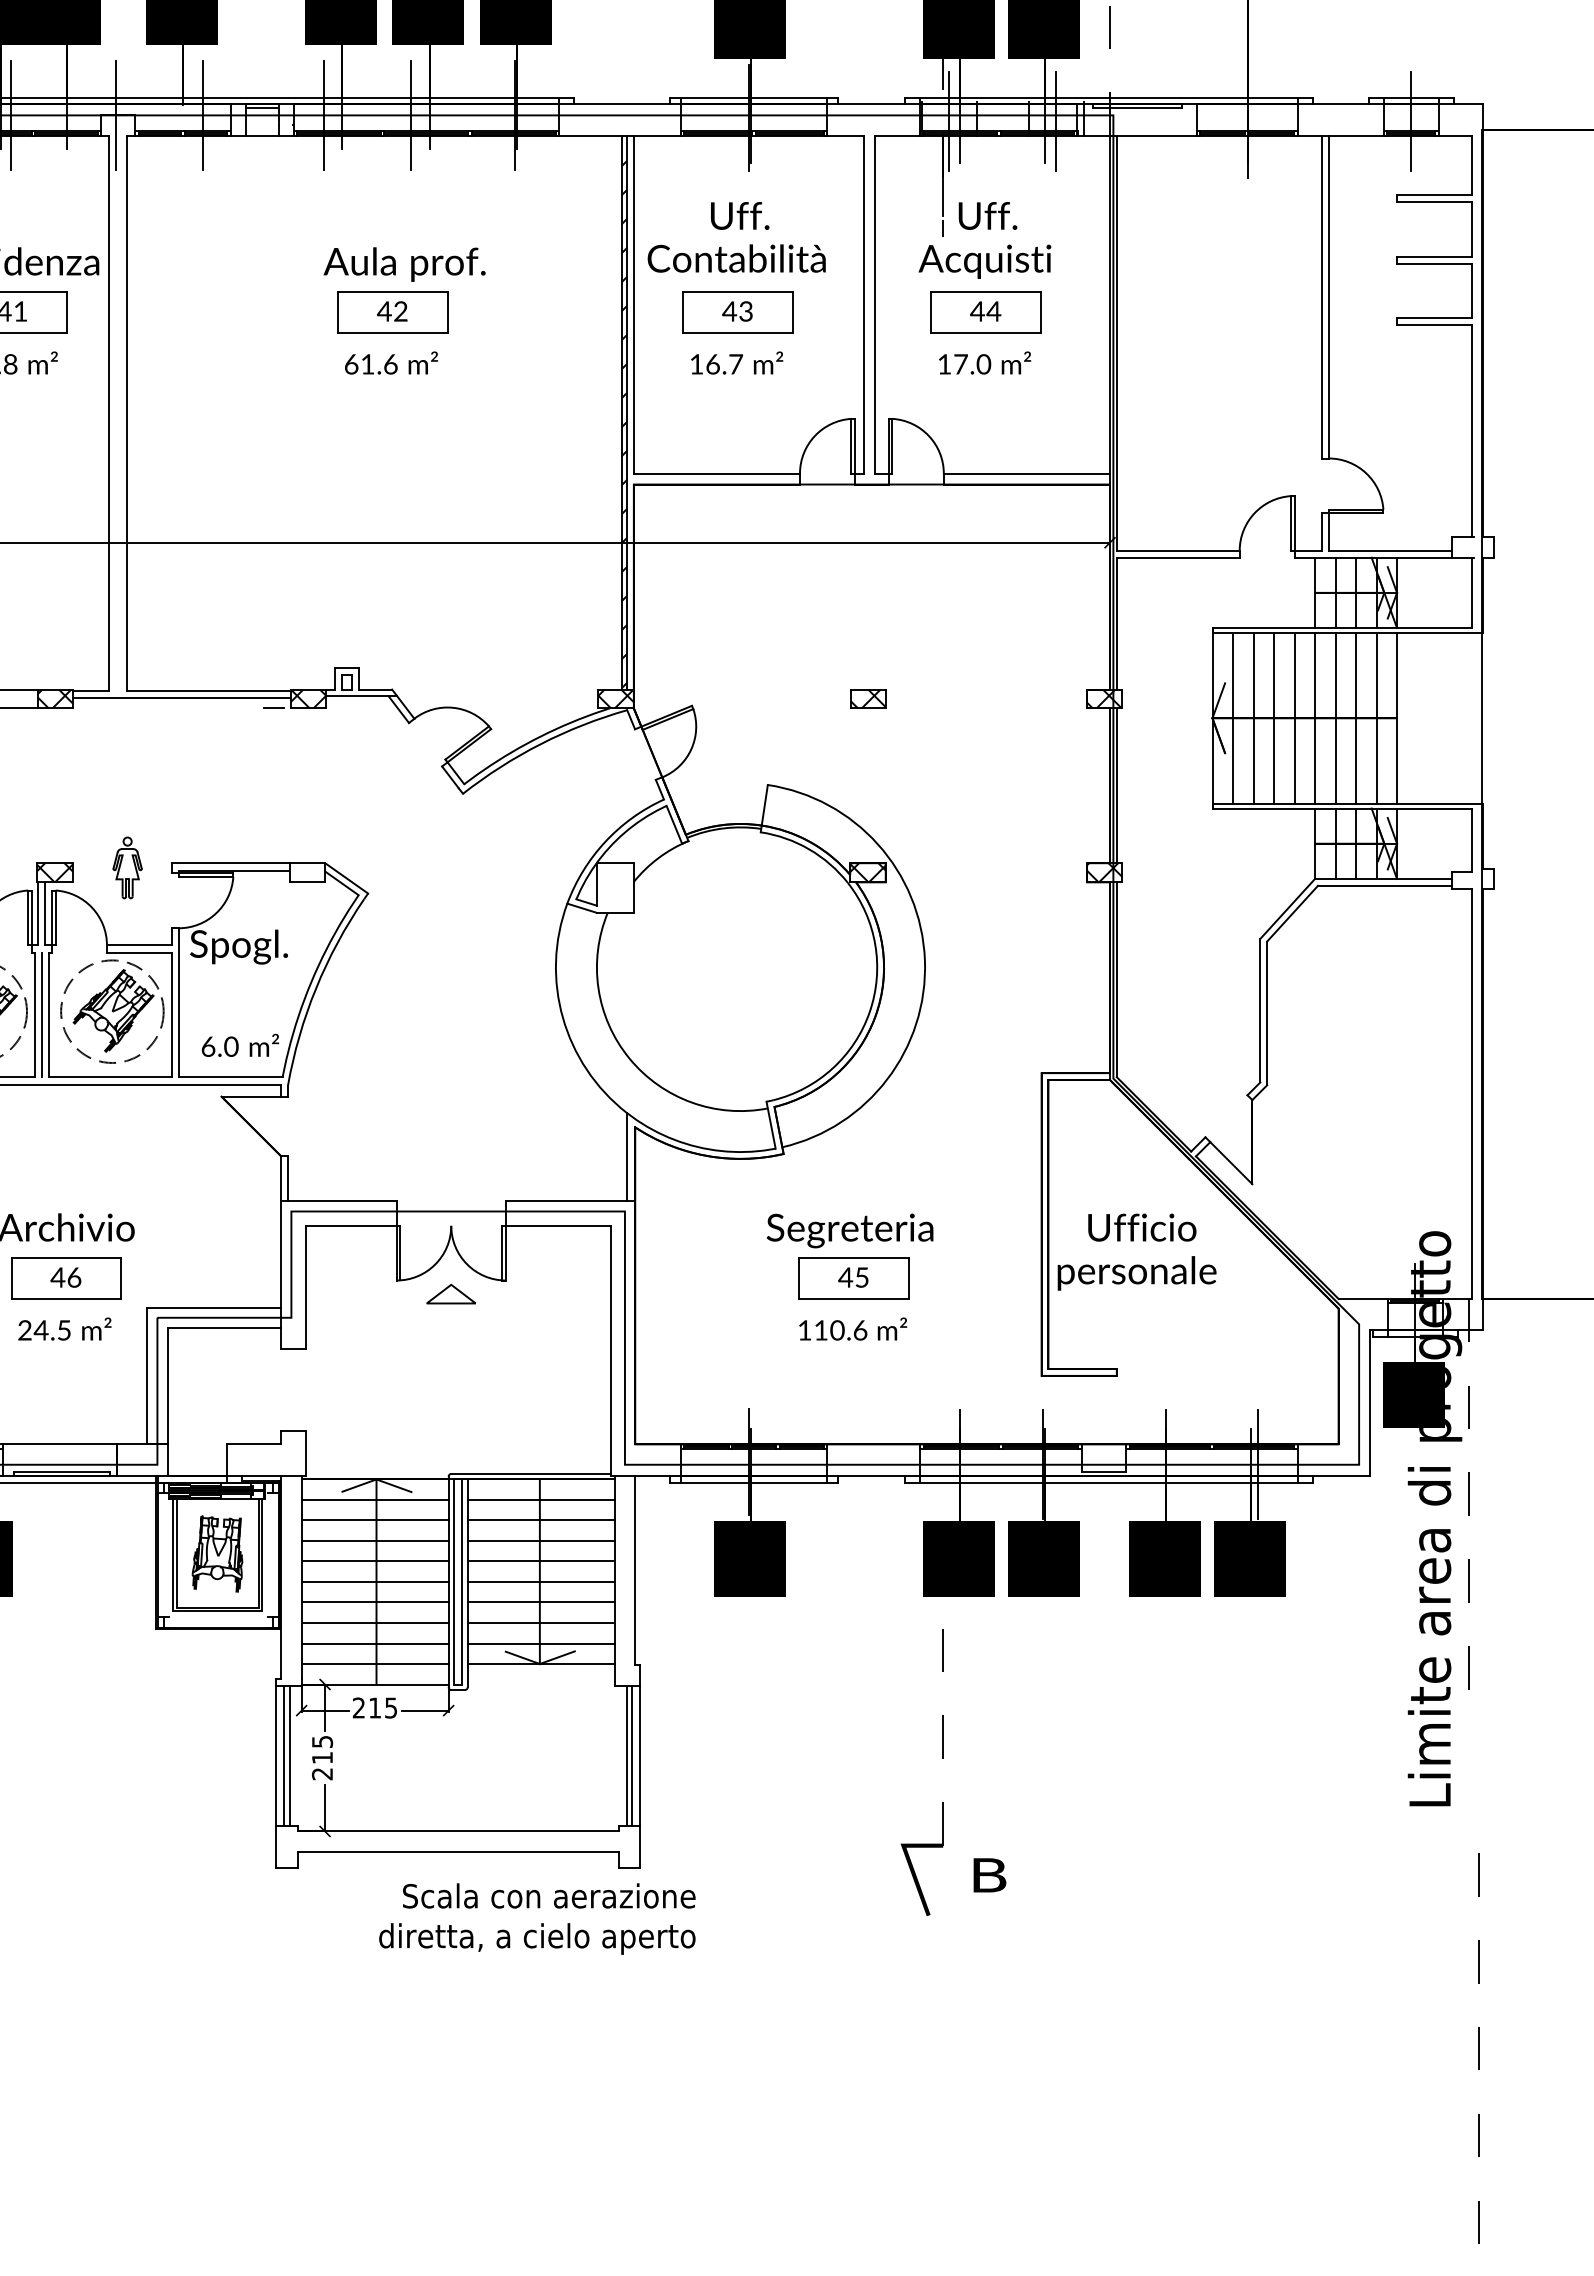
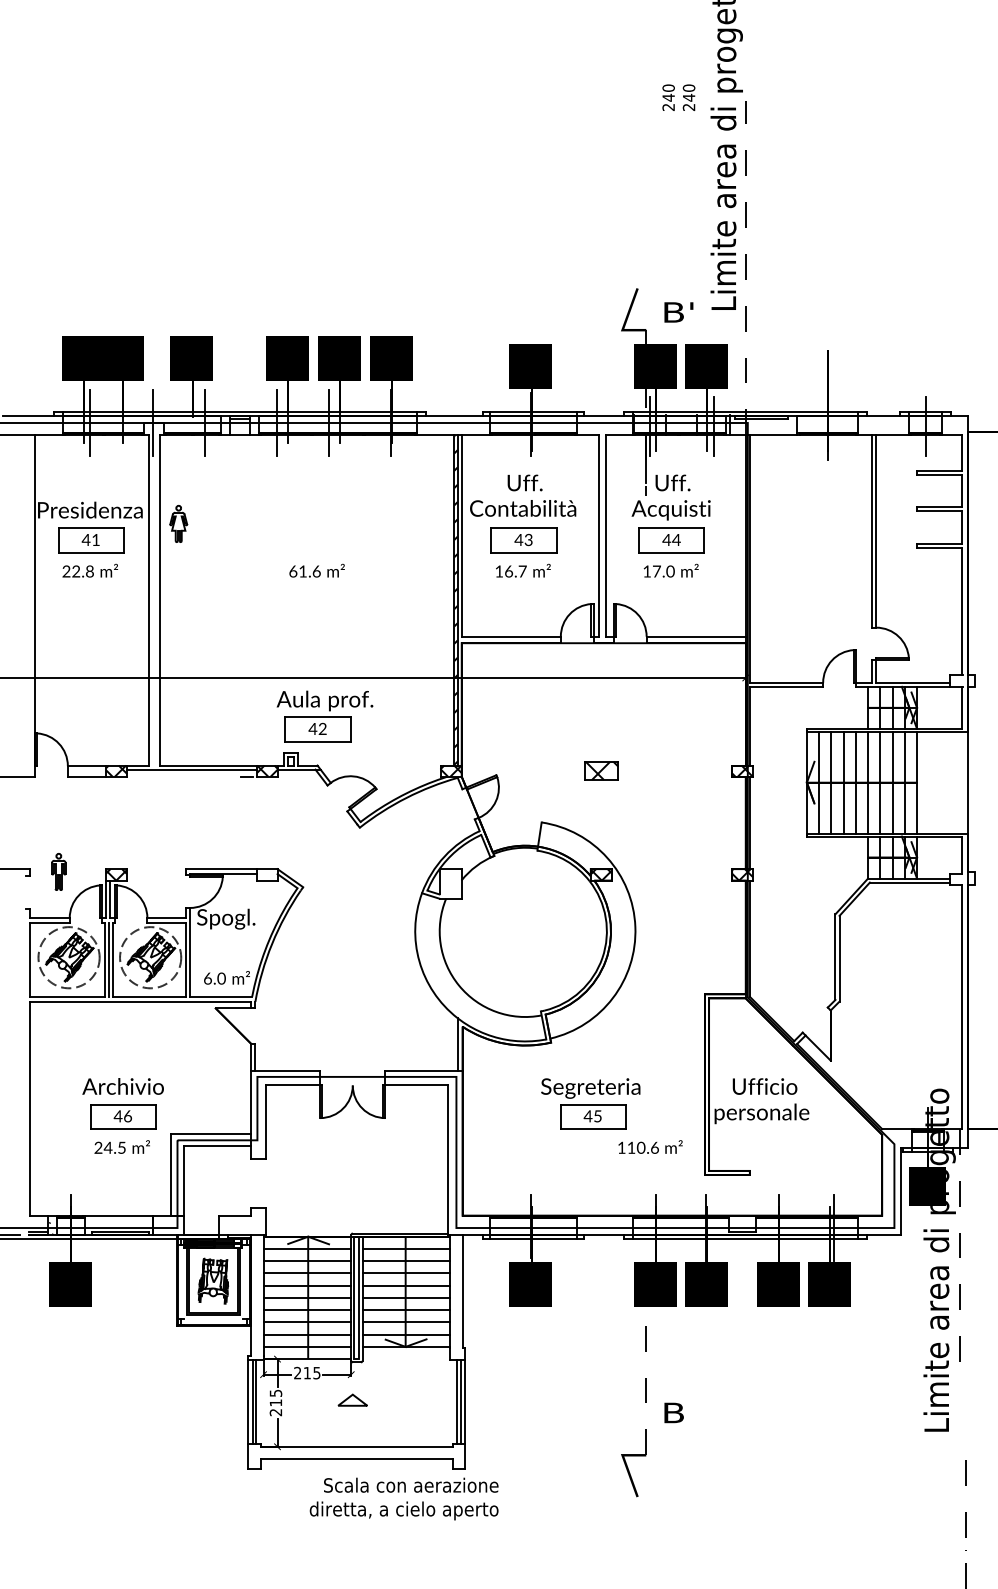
part: (403, 290) -> (324, 716), moved
part: (868, 699) -> (601, 771), size x1.6
part: (127, 867) -> (178, 523), moved
part: (450, 1292) -> (352, 1399), moved
text: (853, 1328) -> (650, 1146), moved
text: (988, 1874) -> (673, 1412), moved

